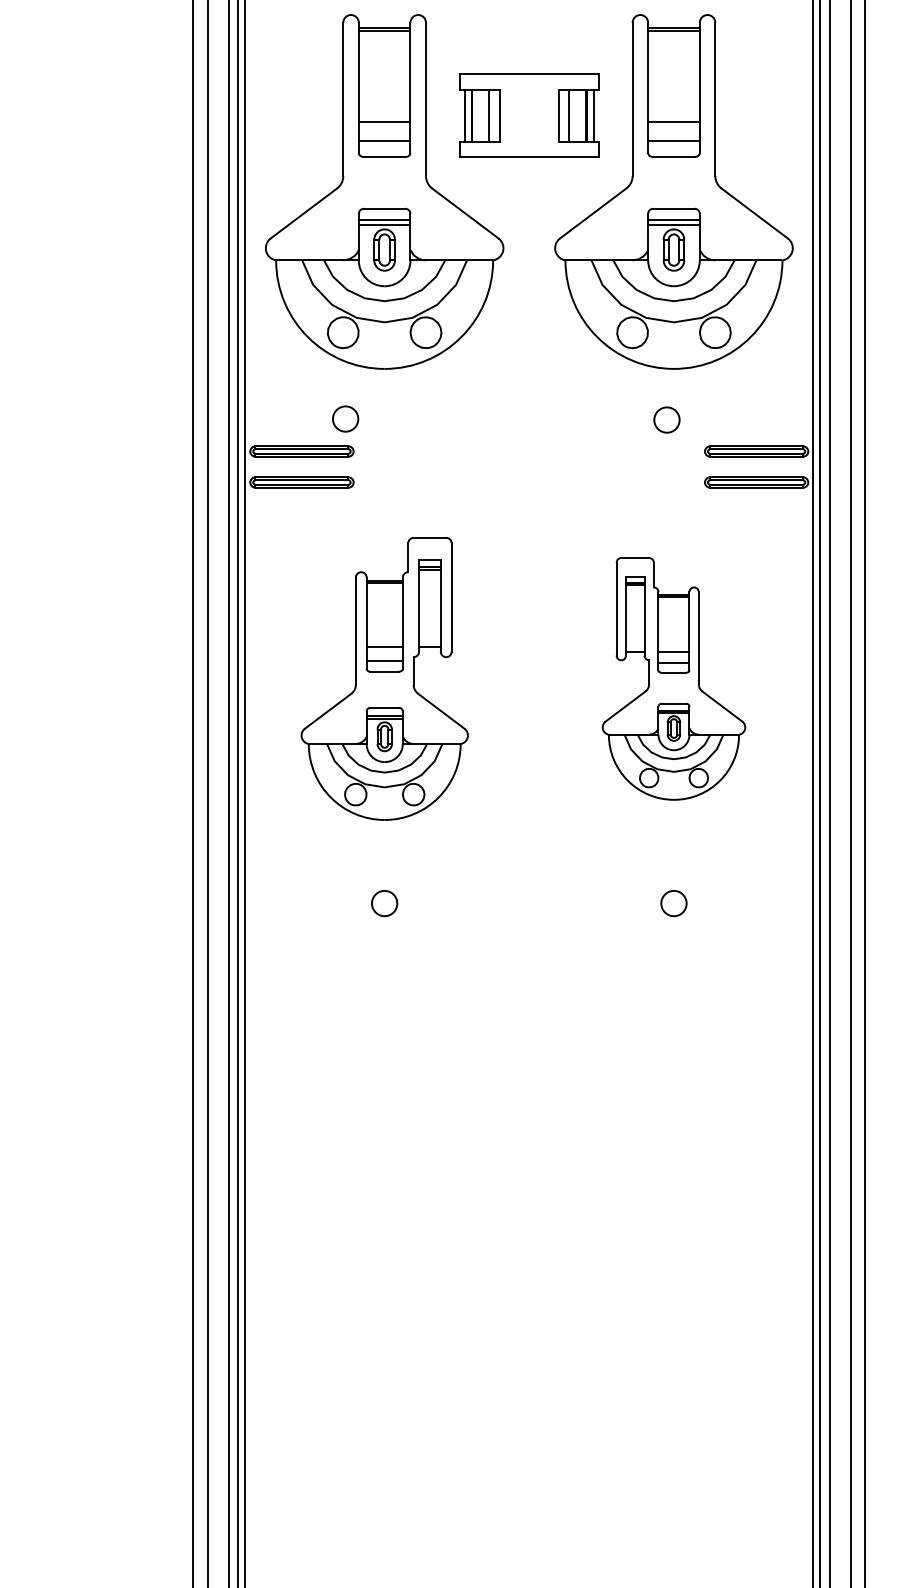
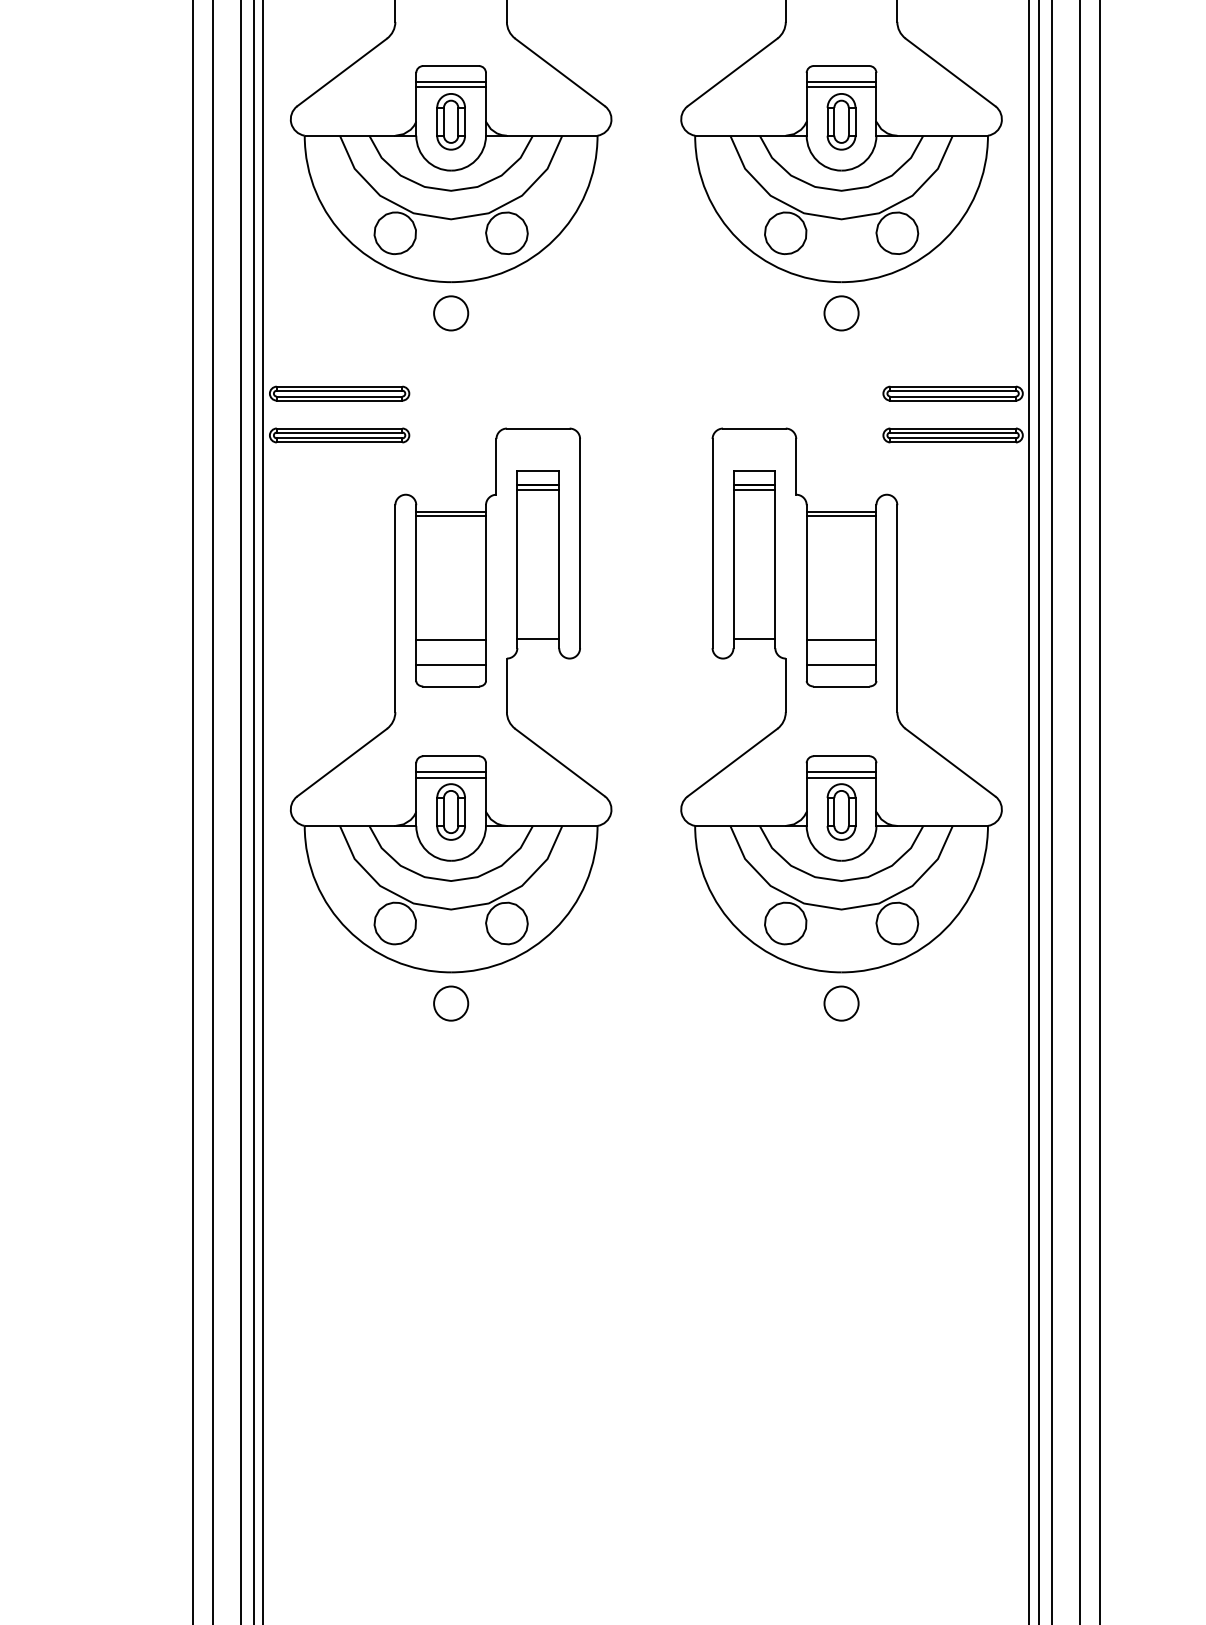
circle: (345, 418) -> (450, 312), moved
circle: (666, 419) -> (840, 312), moved
part: (384, 678) -> (450, 699), size x1.43
part: (673, 678) -> (840, 699), size x1.67

